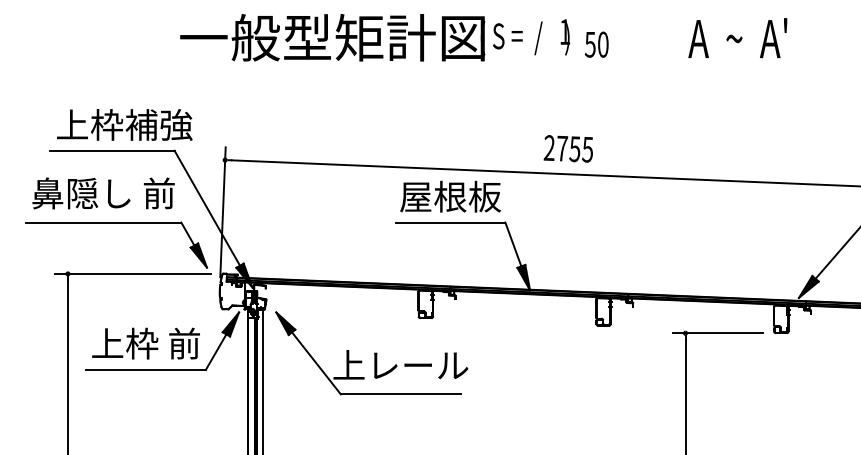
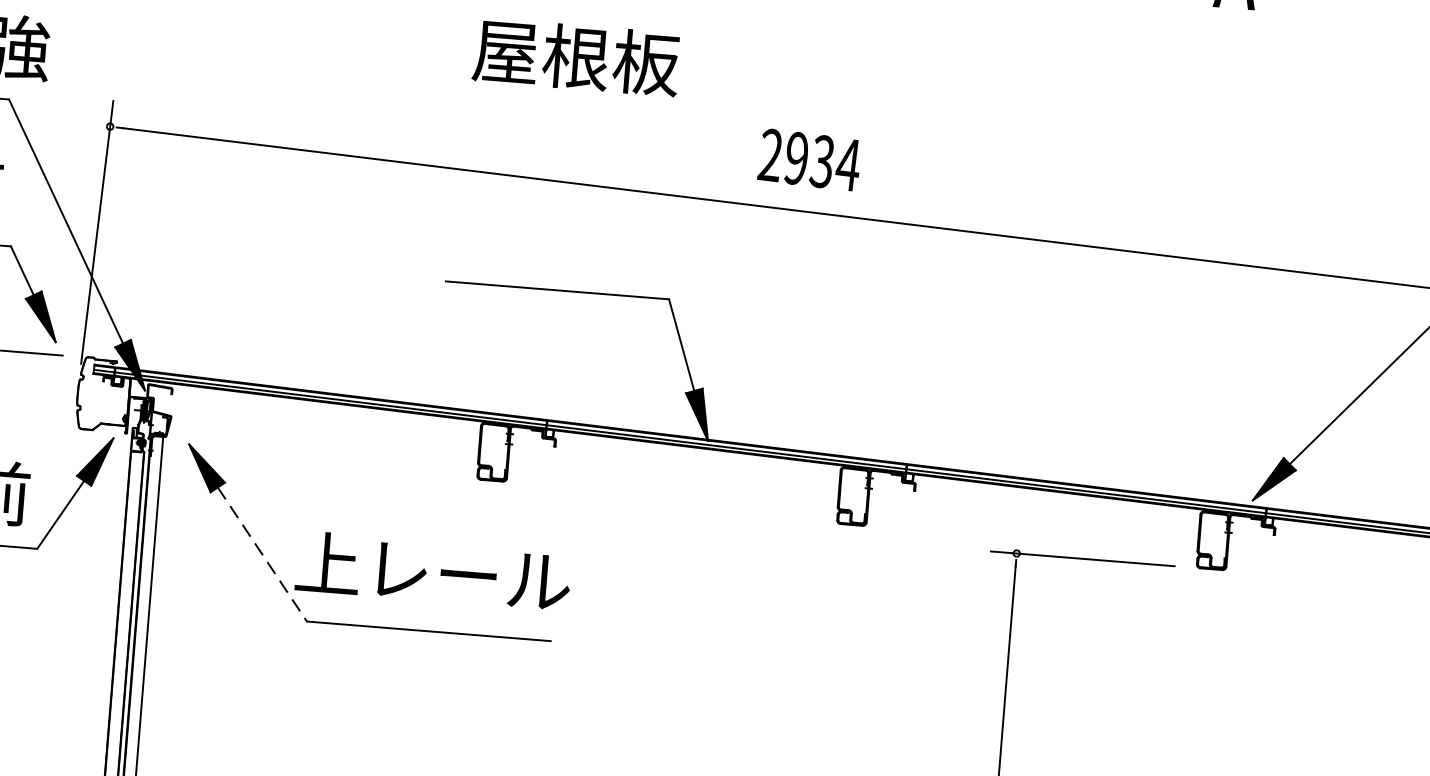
text: (575, 148) -> (823, 160), 2755 -> 2934
text: (450, 196) -> (576, 56), moved
line: (316, 363) -> (262, 554), solid -> dashed

